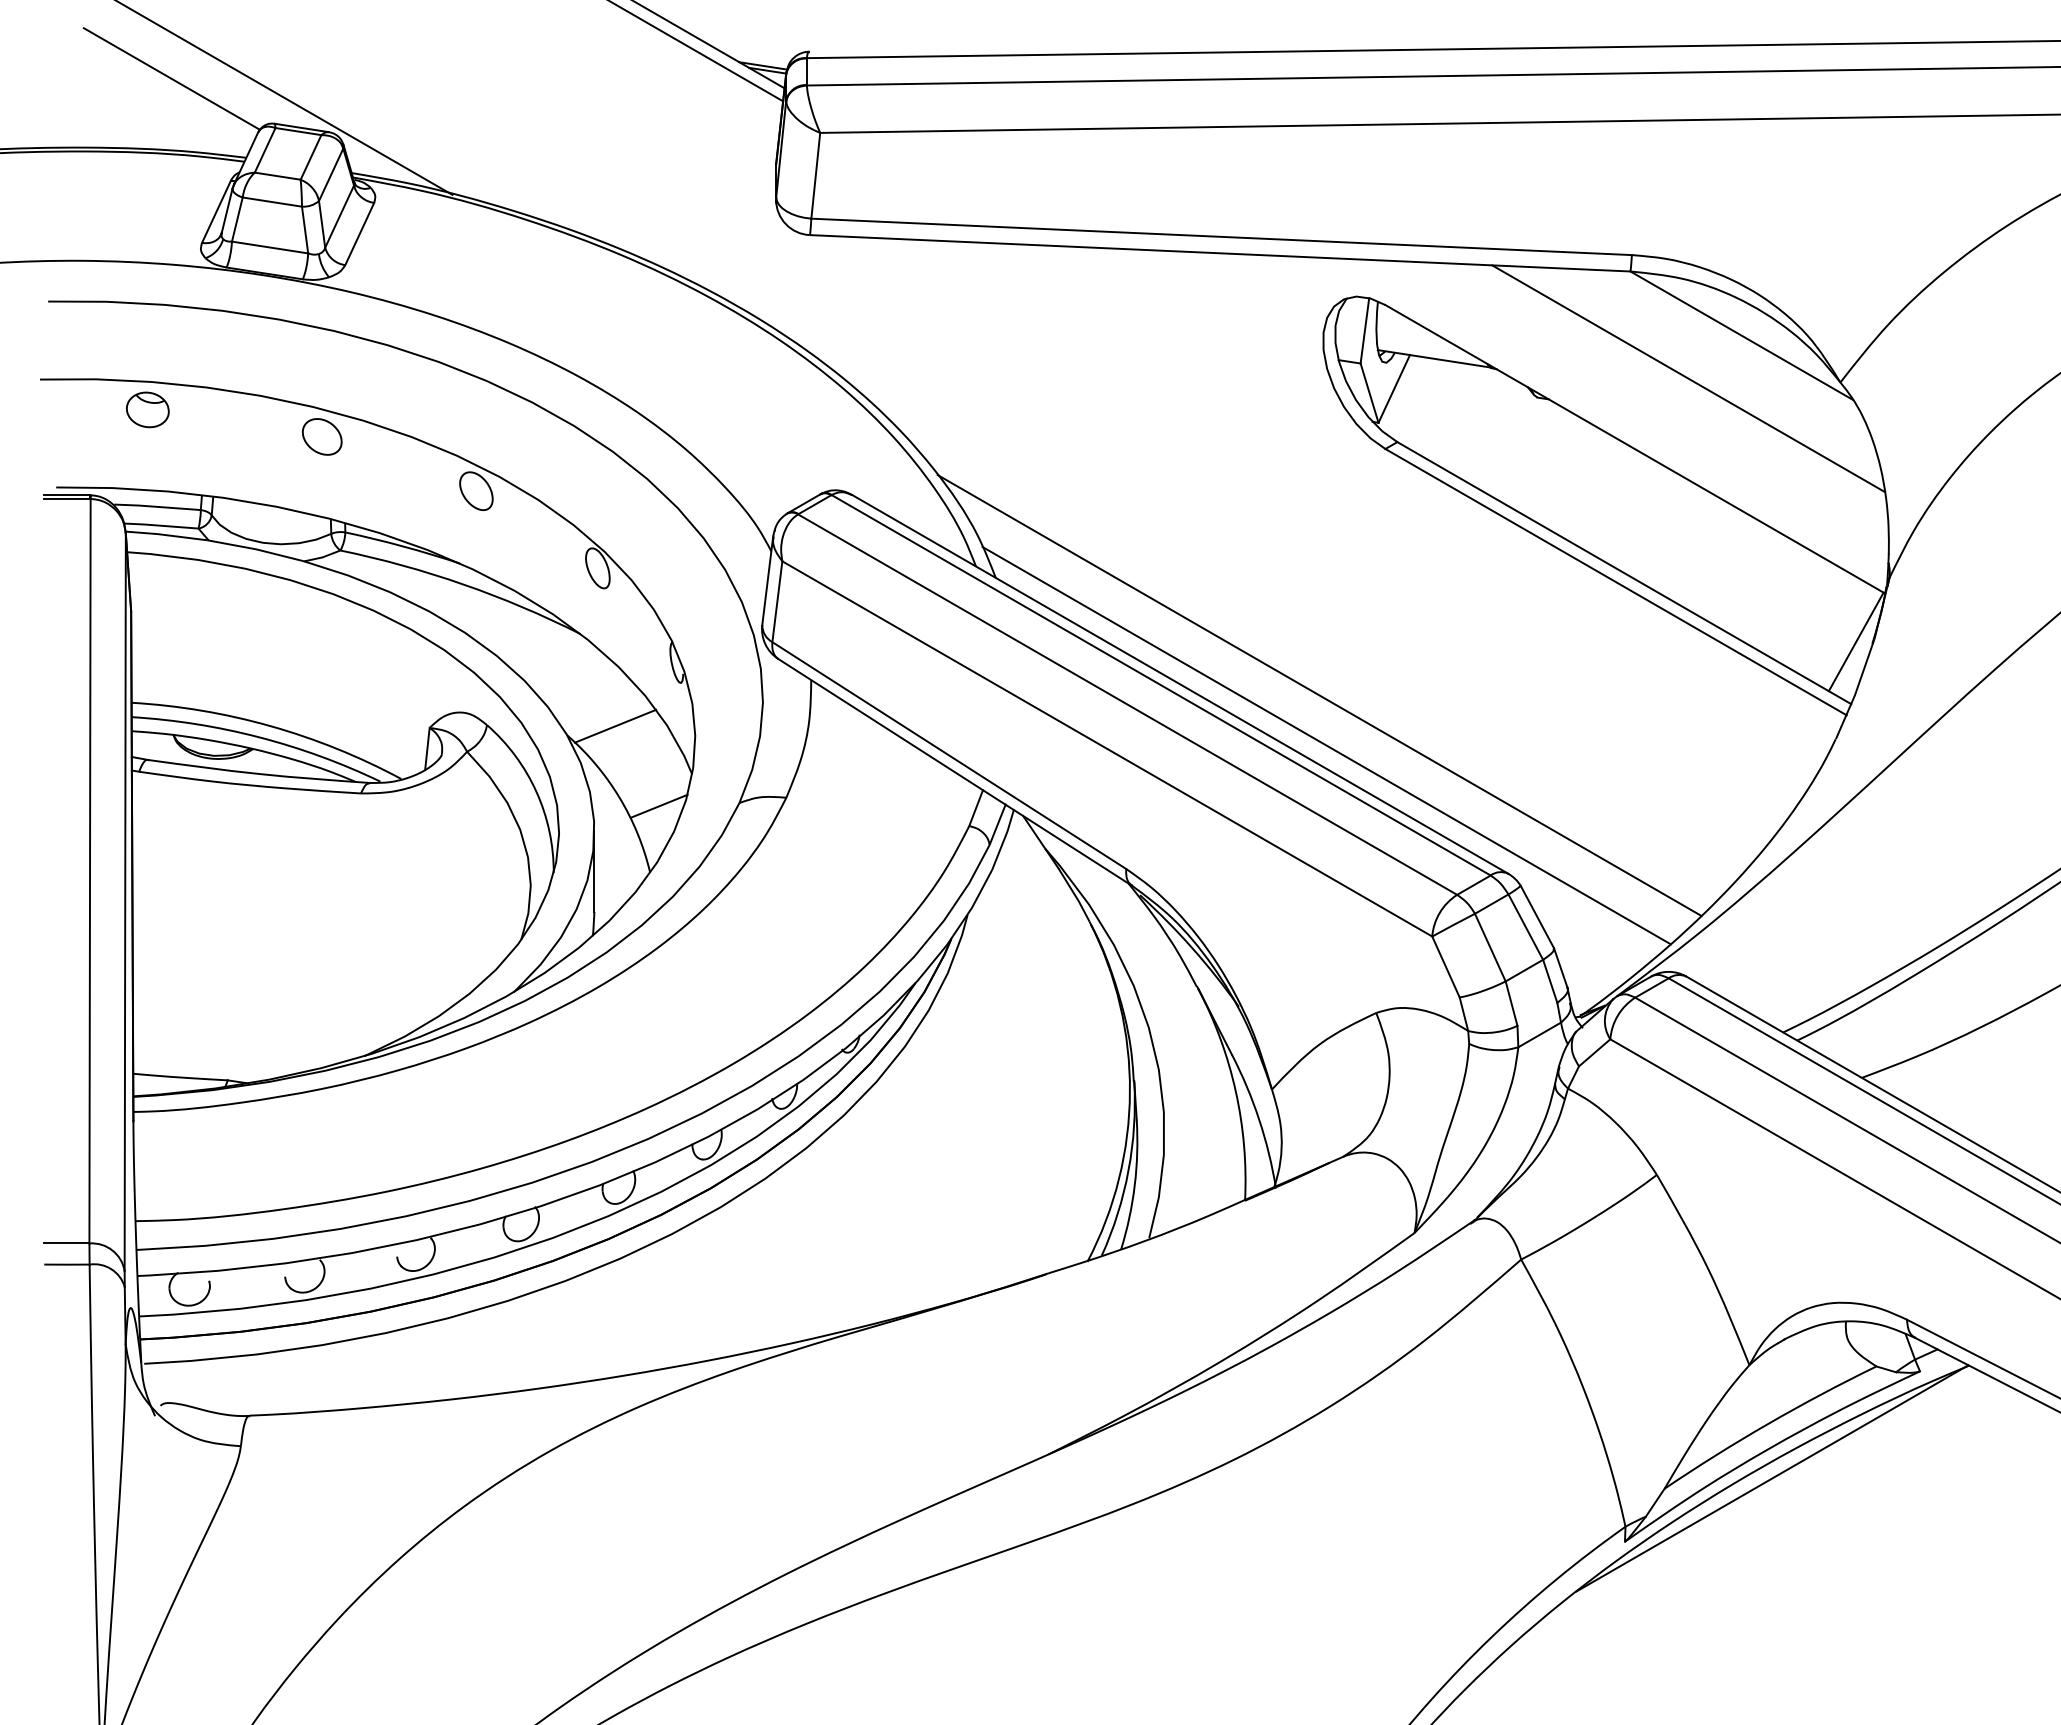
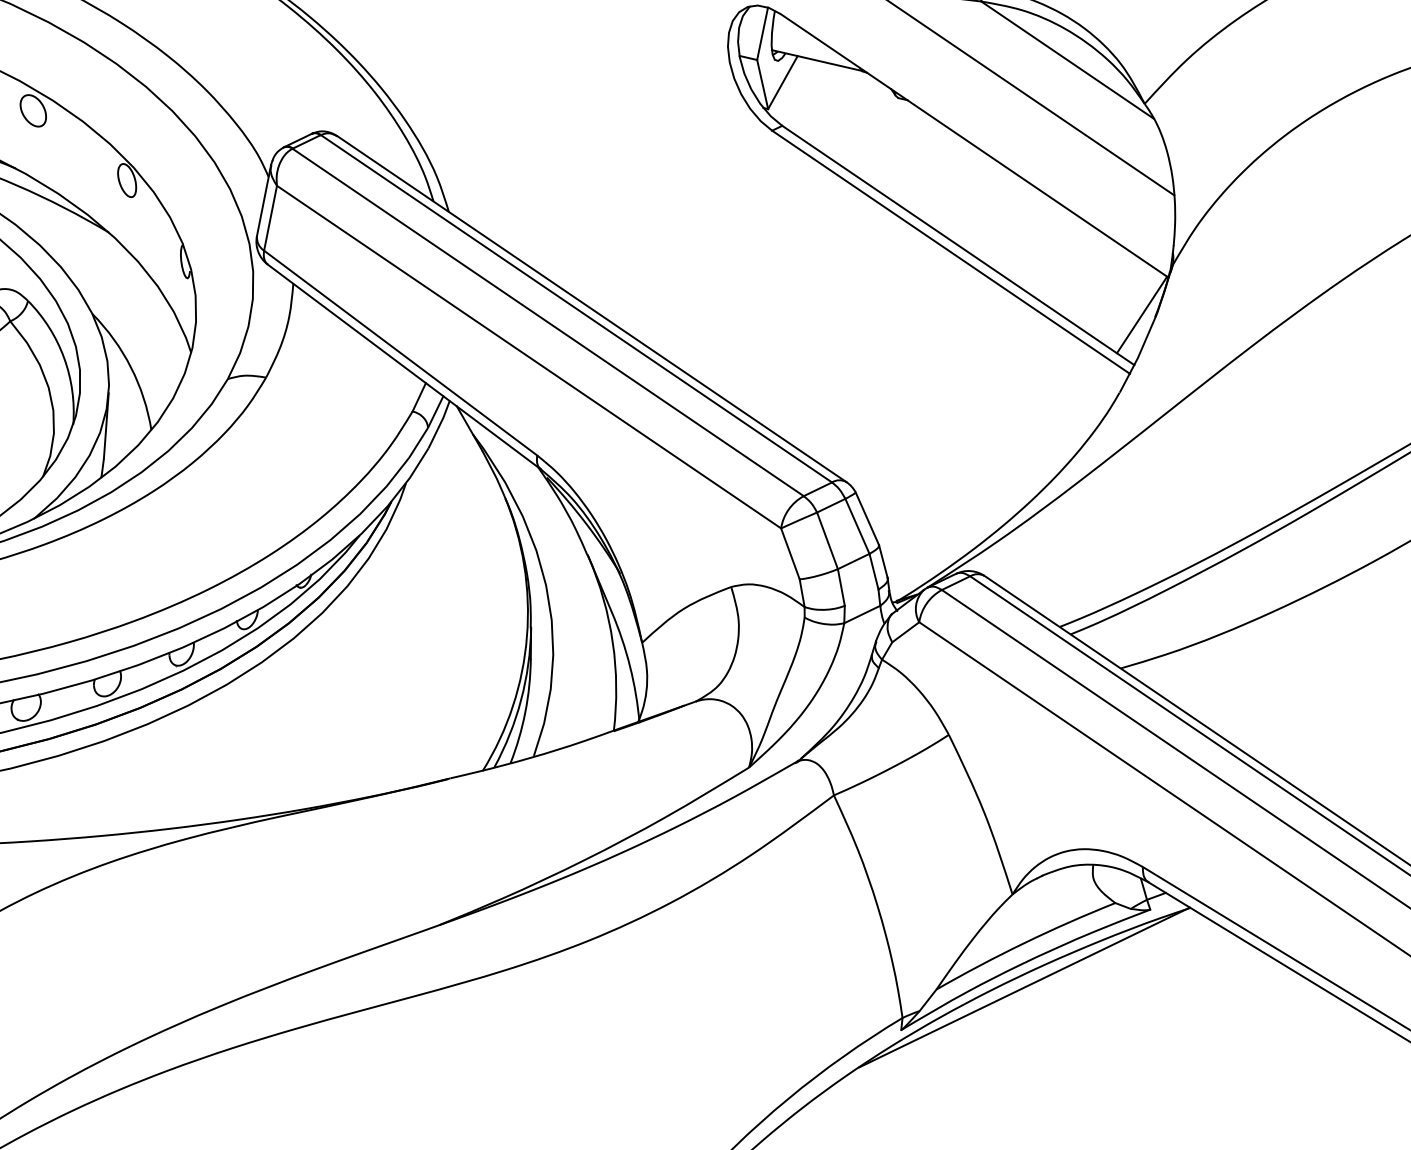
line: (1319, 695) -> (704, 326), removed
line: (615, 725) -> (132, 308), removed
line: (1326, 745) -> (706, 367), removed
line: (658, 805) -> (162, 376), removed

